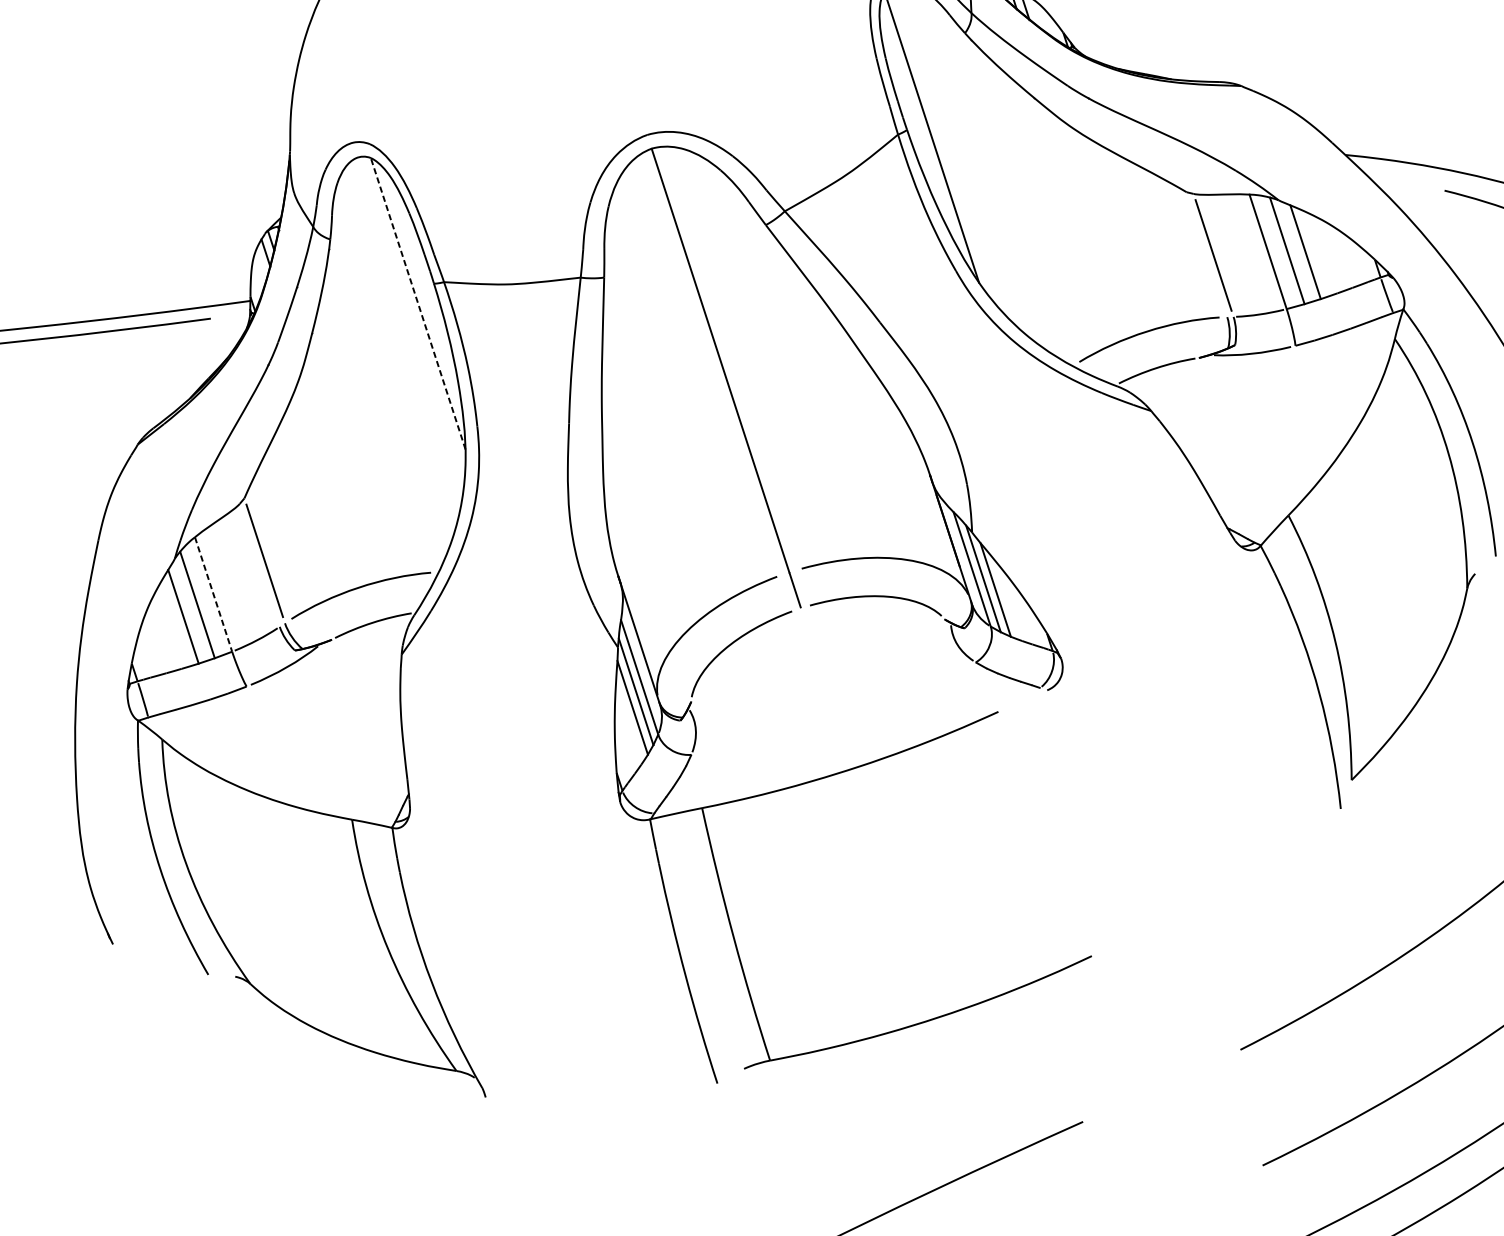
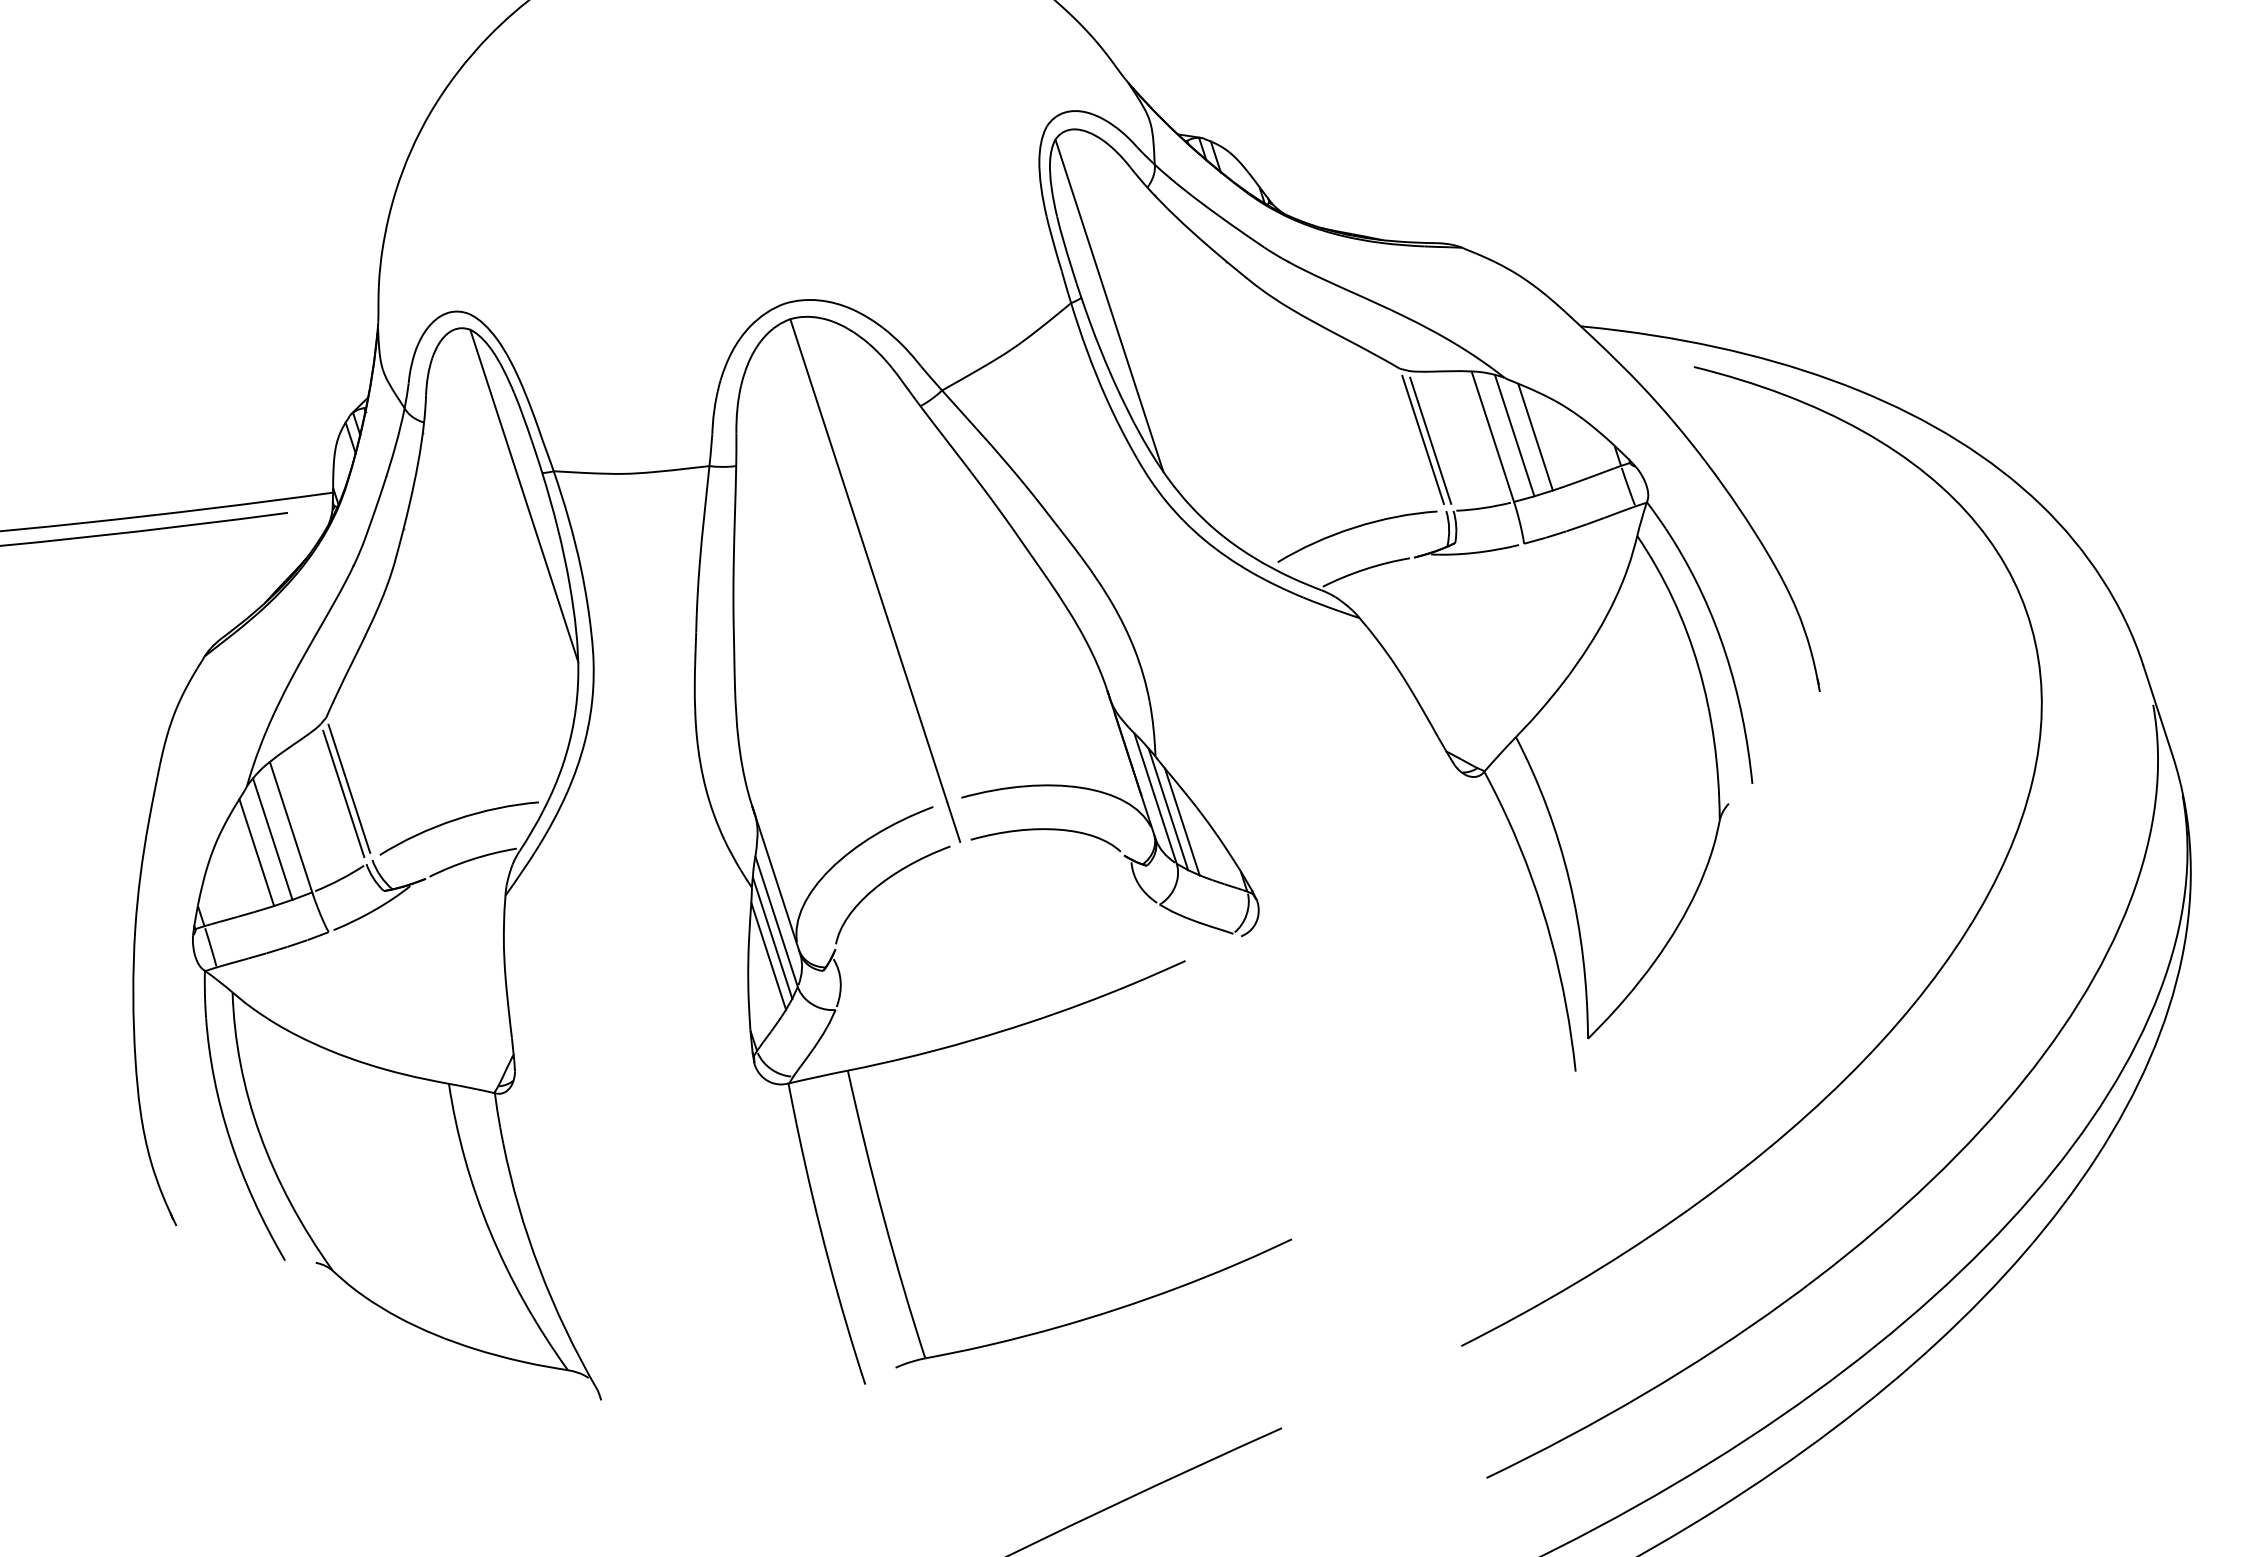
line: (1206, 254) -> (1422, 439), added
line: (418, 303) -> (524, 495), dashed -> solid
line: (259, 564) -> (343, 793), added
line: (213, 594) -> (291, 827), dashed -> solid

